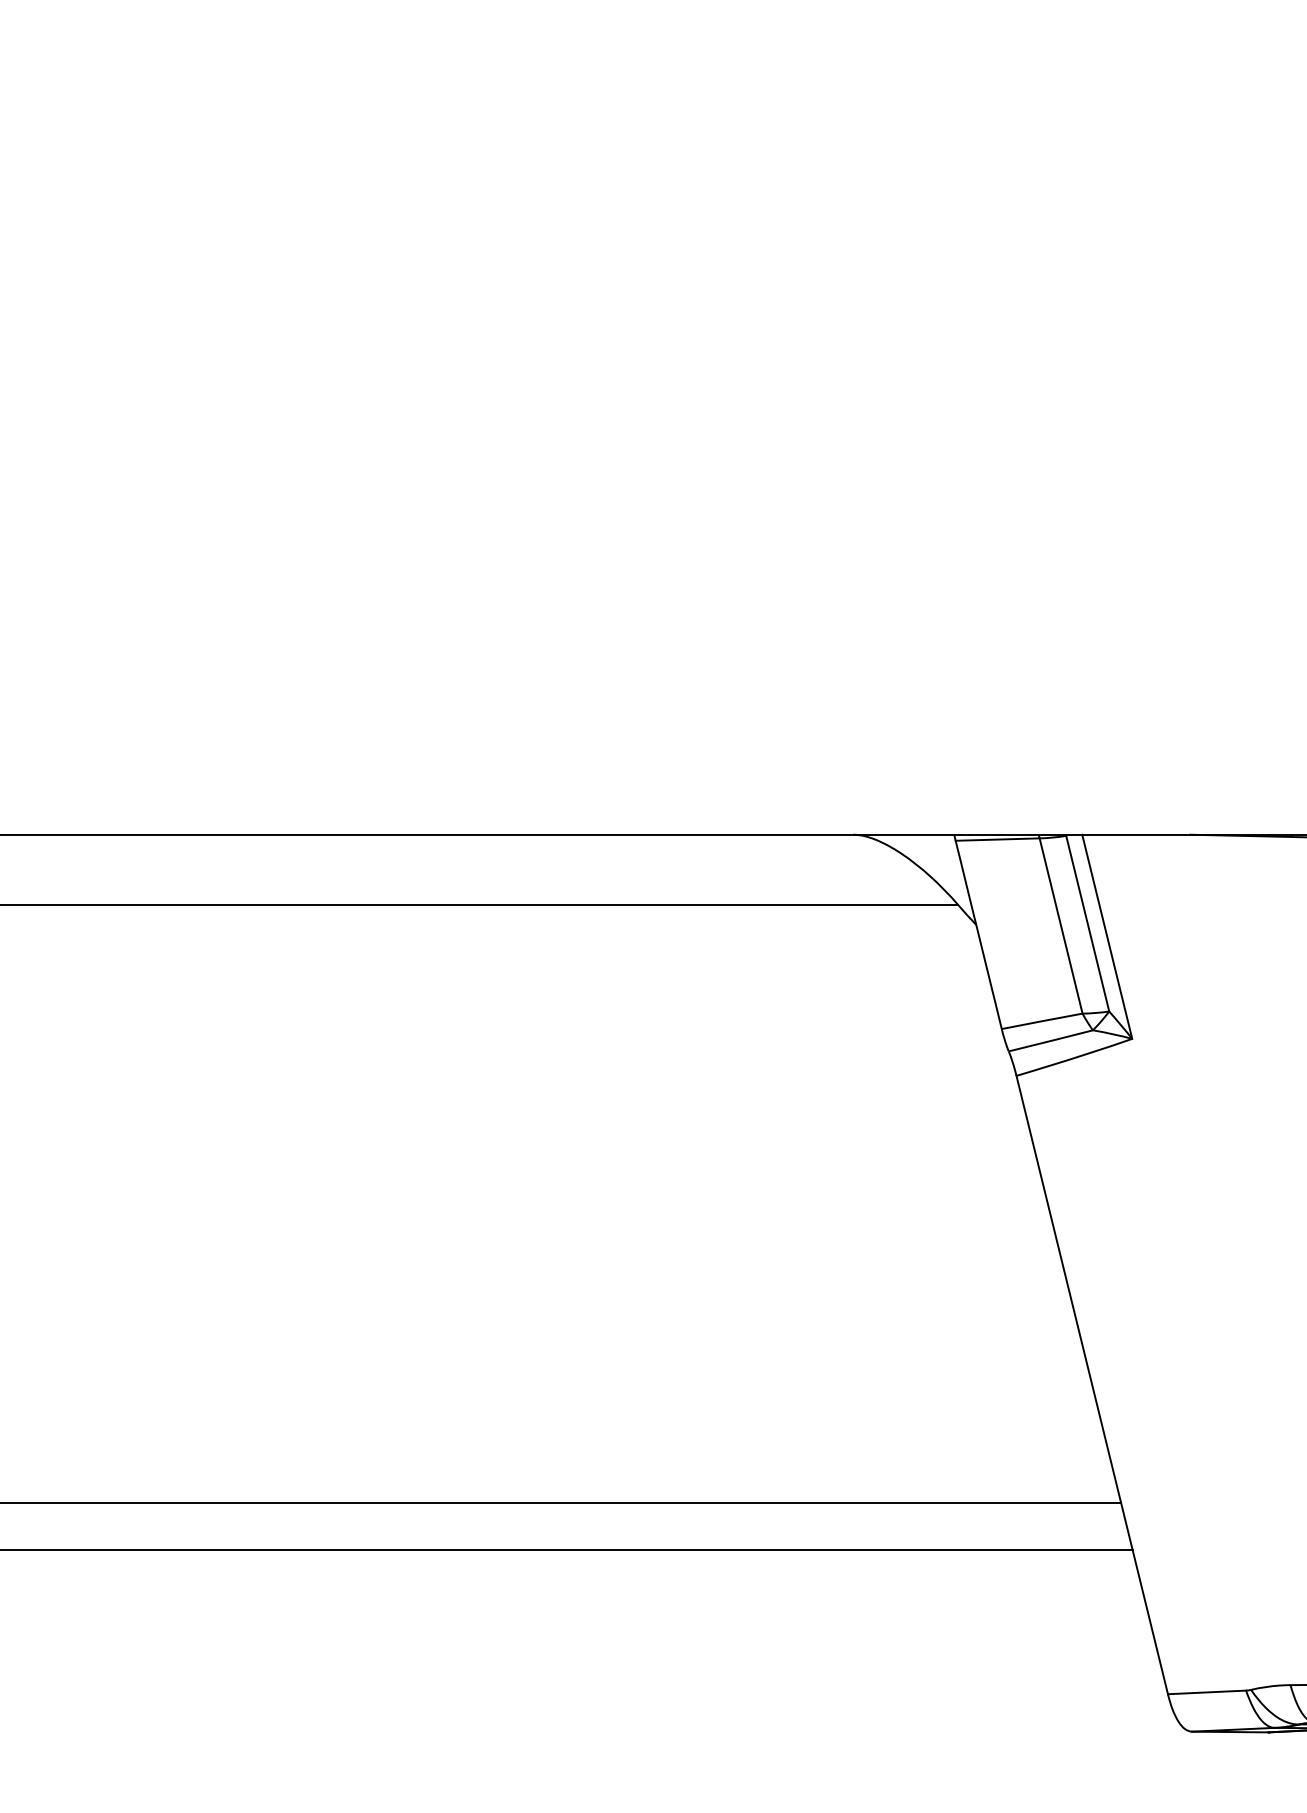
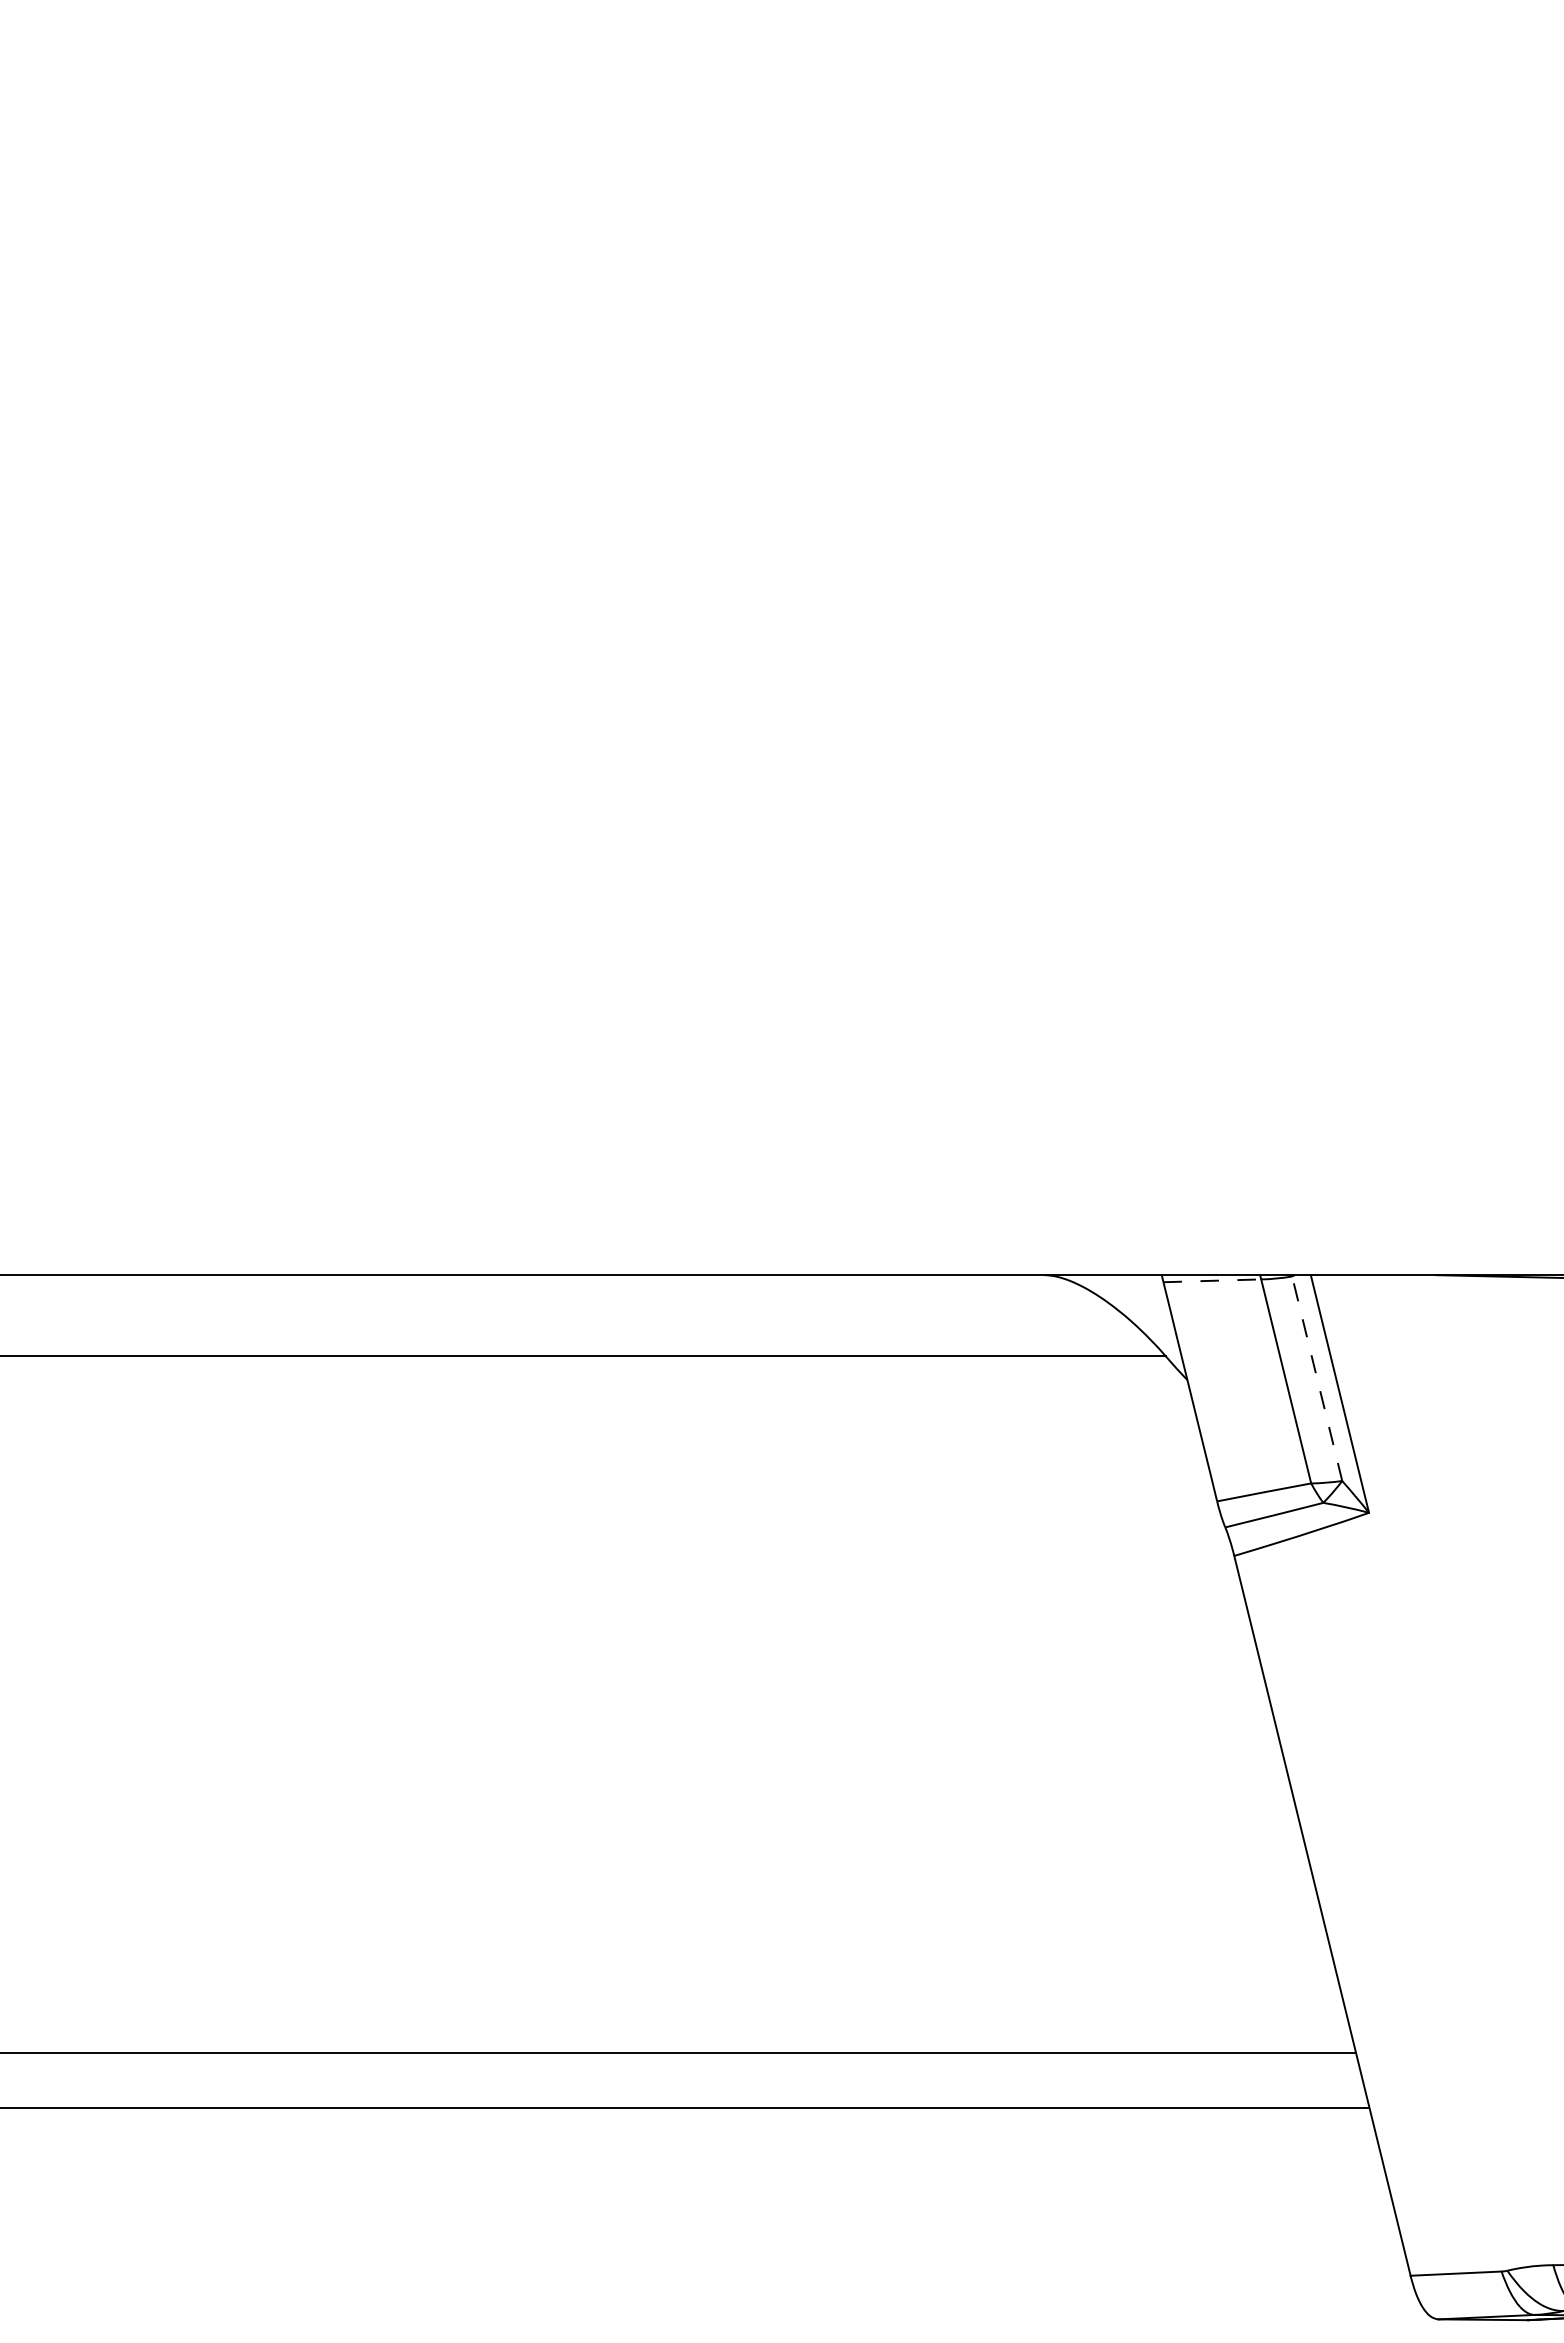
line: (997, 839) -> (1212, 1280), solid -> dashed
line: (1087, 923) -> (1317, 1378), solid -> dashed

